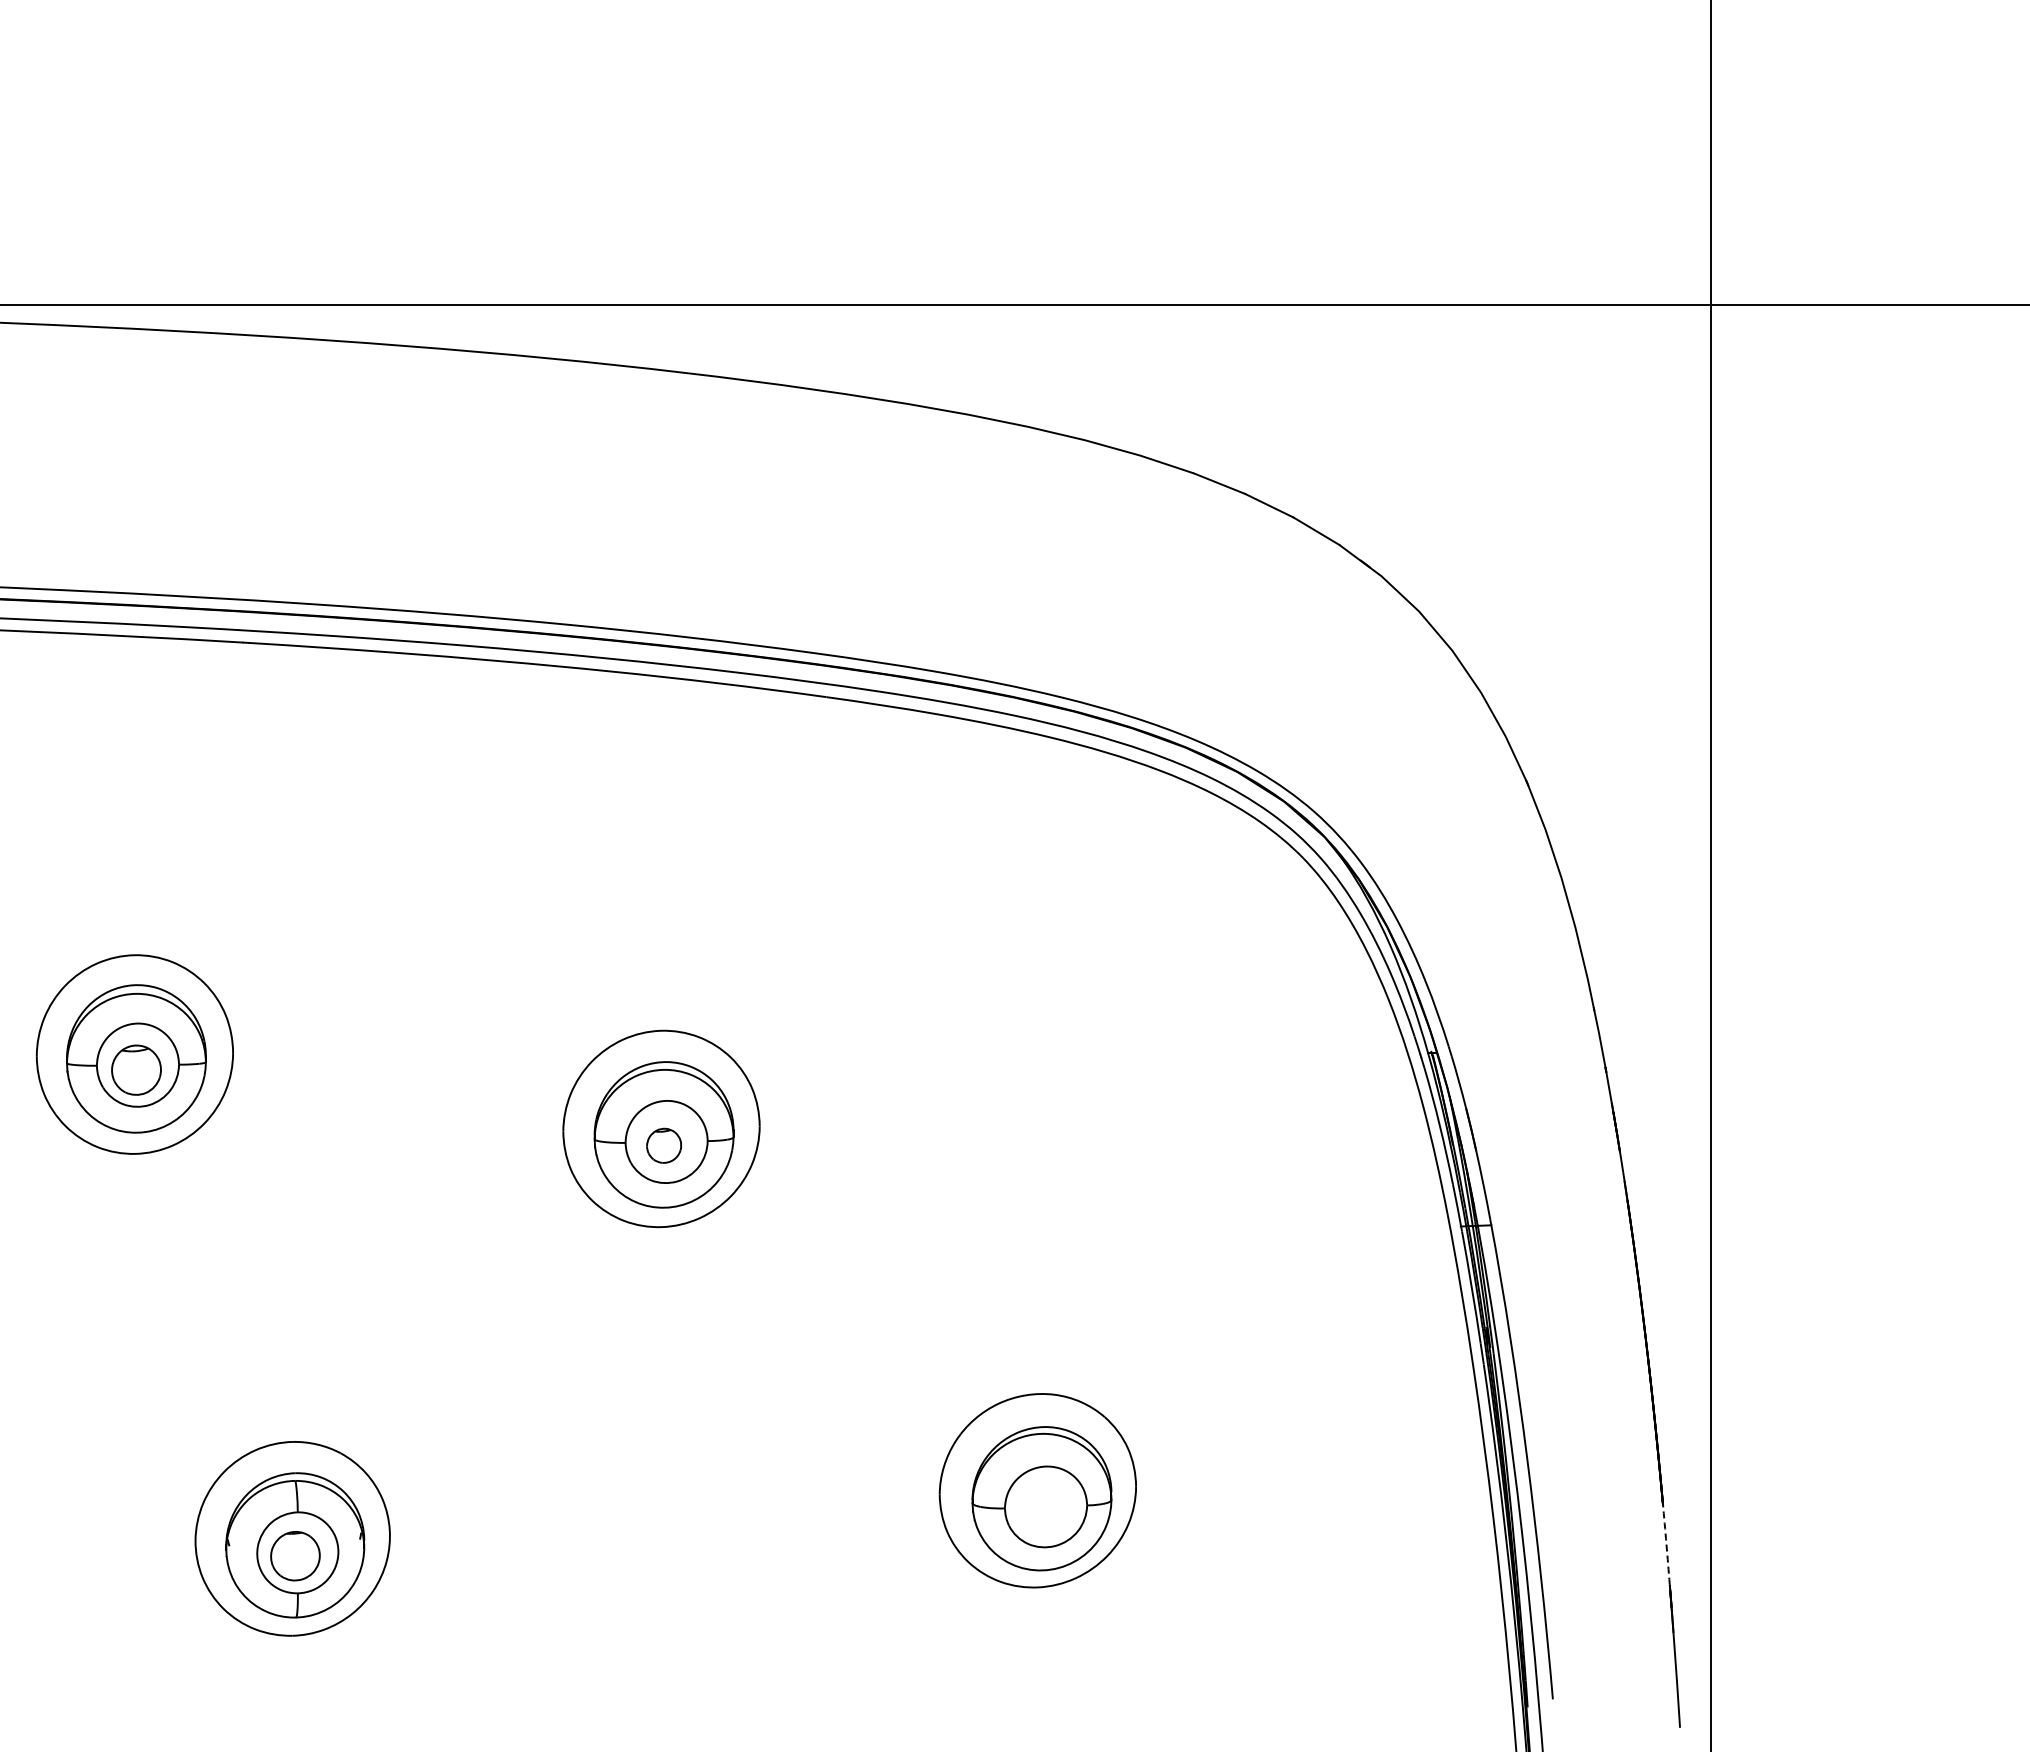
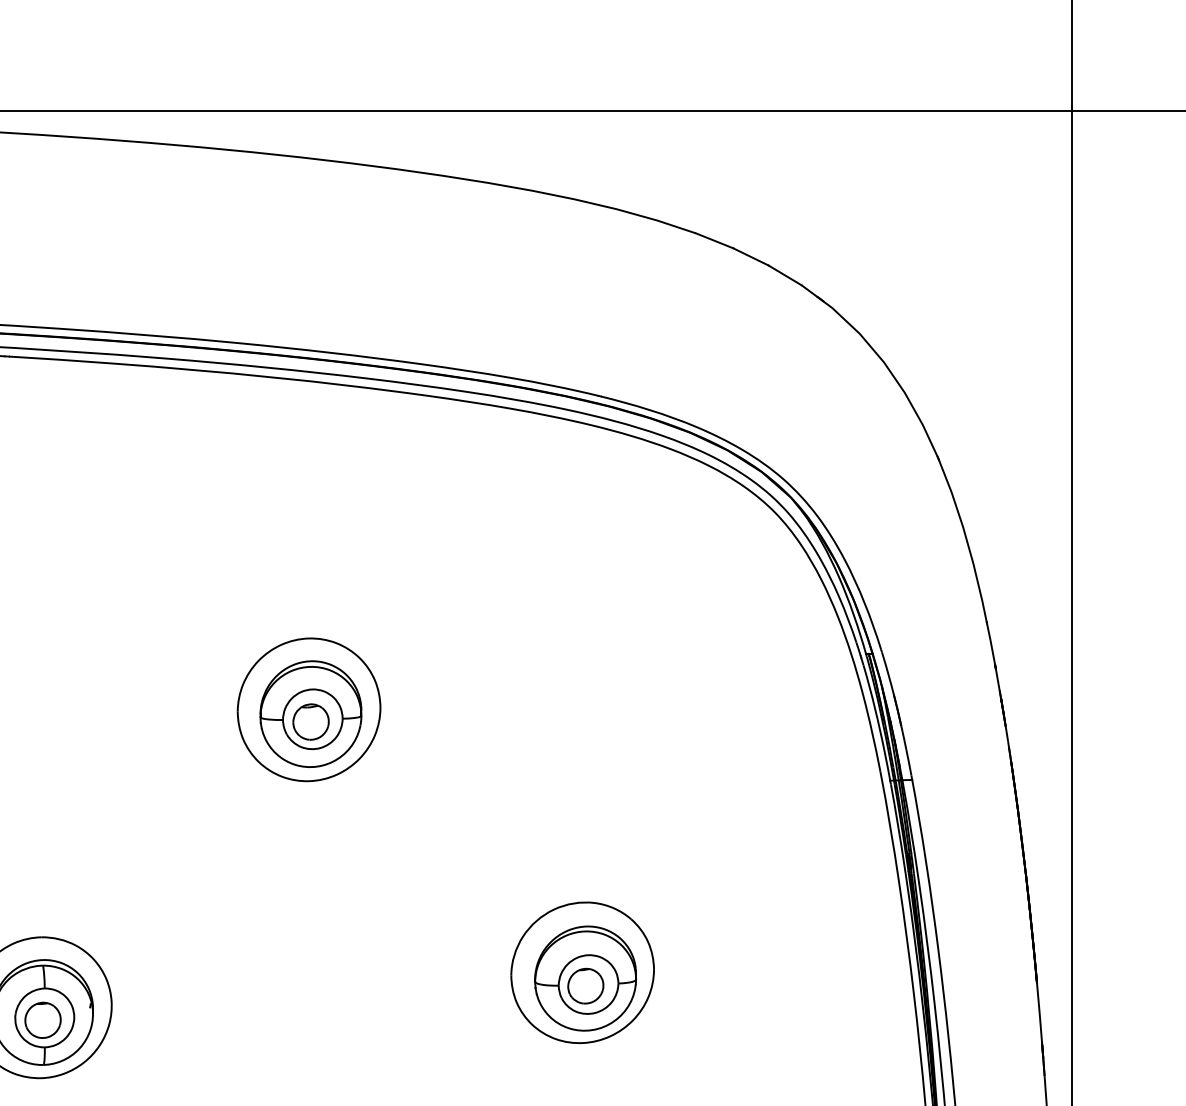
part: (663, 1145) -> (310, 721), size x1.43
part: (1042, 1509) -> (586, 986), added
arc: (1666, 1543) -> (1039, 1011), dashed -> solid

